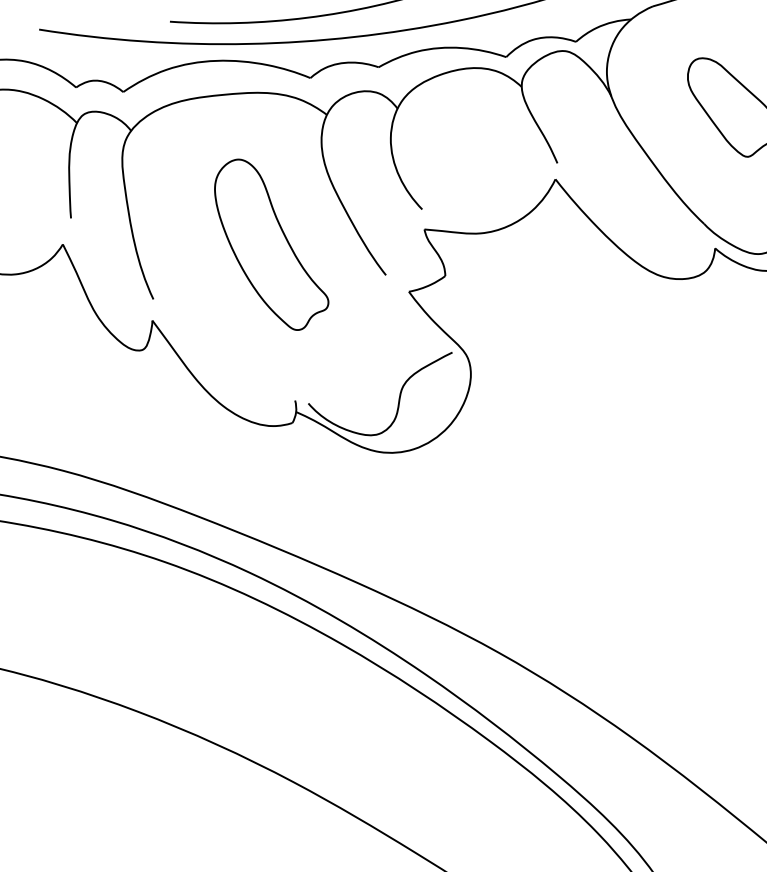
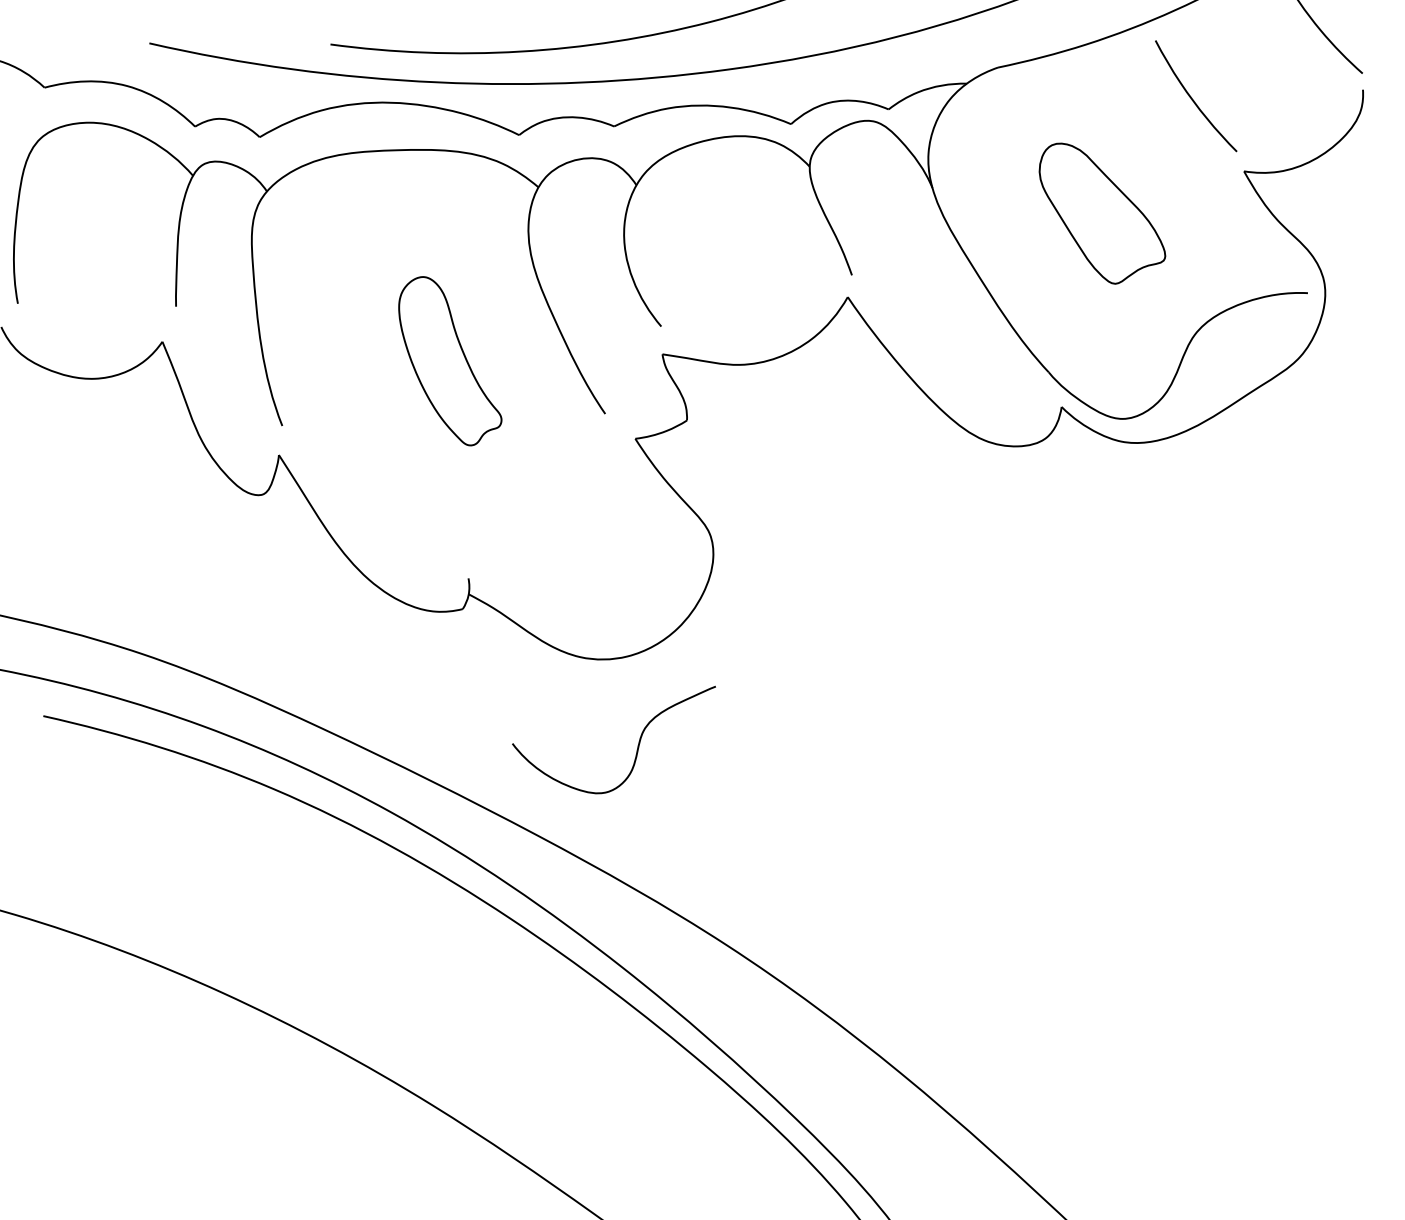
part: (271, 244) -> (450, 361), size x0.7
curve: (398, 398) -> (637, 745), moved

